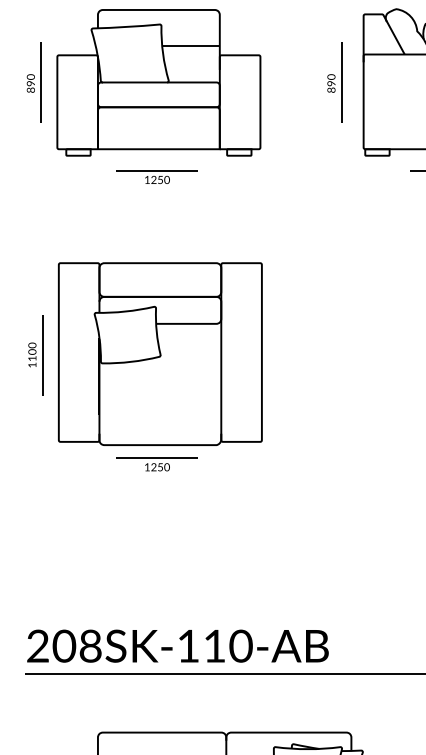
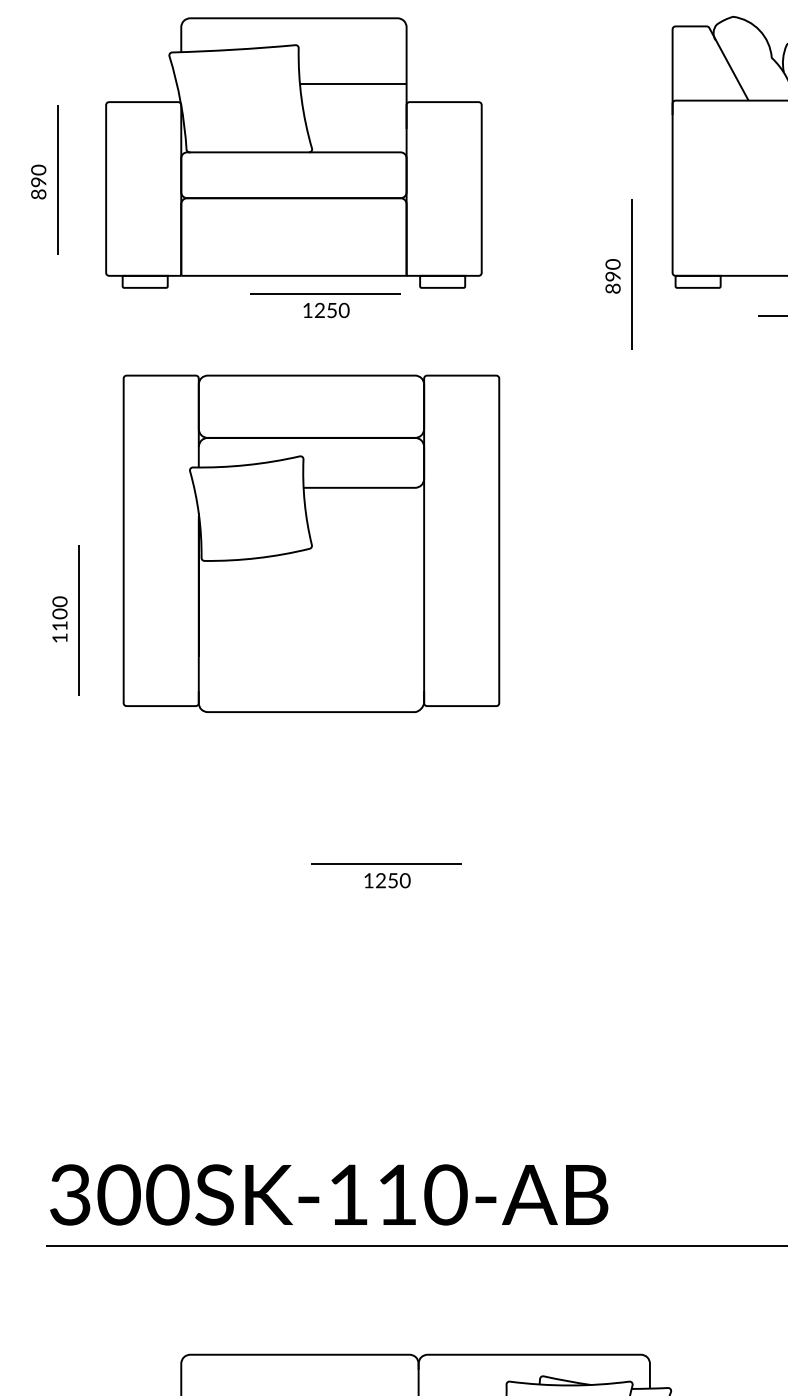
part: (33, 82) -> (43, 180), moved
part: (334, 82) -> (618, 274), moved
part: (156, 176) -> (324, 304), moved
part: (160, 353) -> (311, 542), moved
part: (35, 355) -> (65, 620), moved
part: (156, 464) -> (385, 875), moved
text: (64, 646) -> (119, 1195), 208SK-110-AB -> 300SK-110-AB

